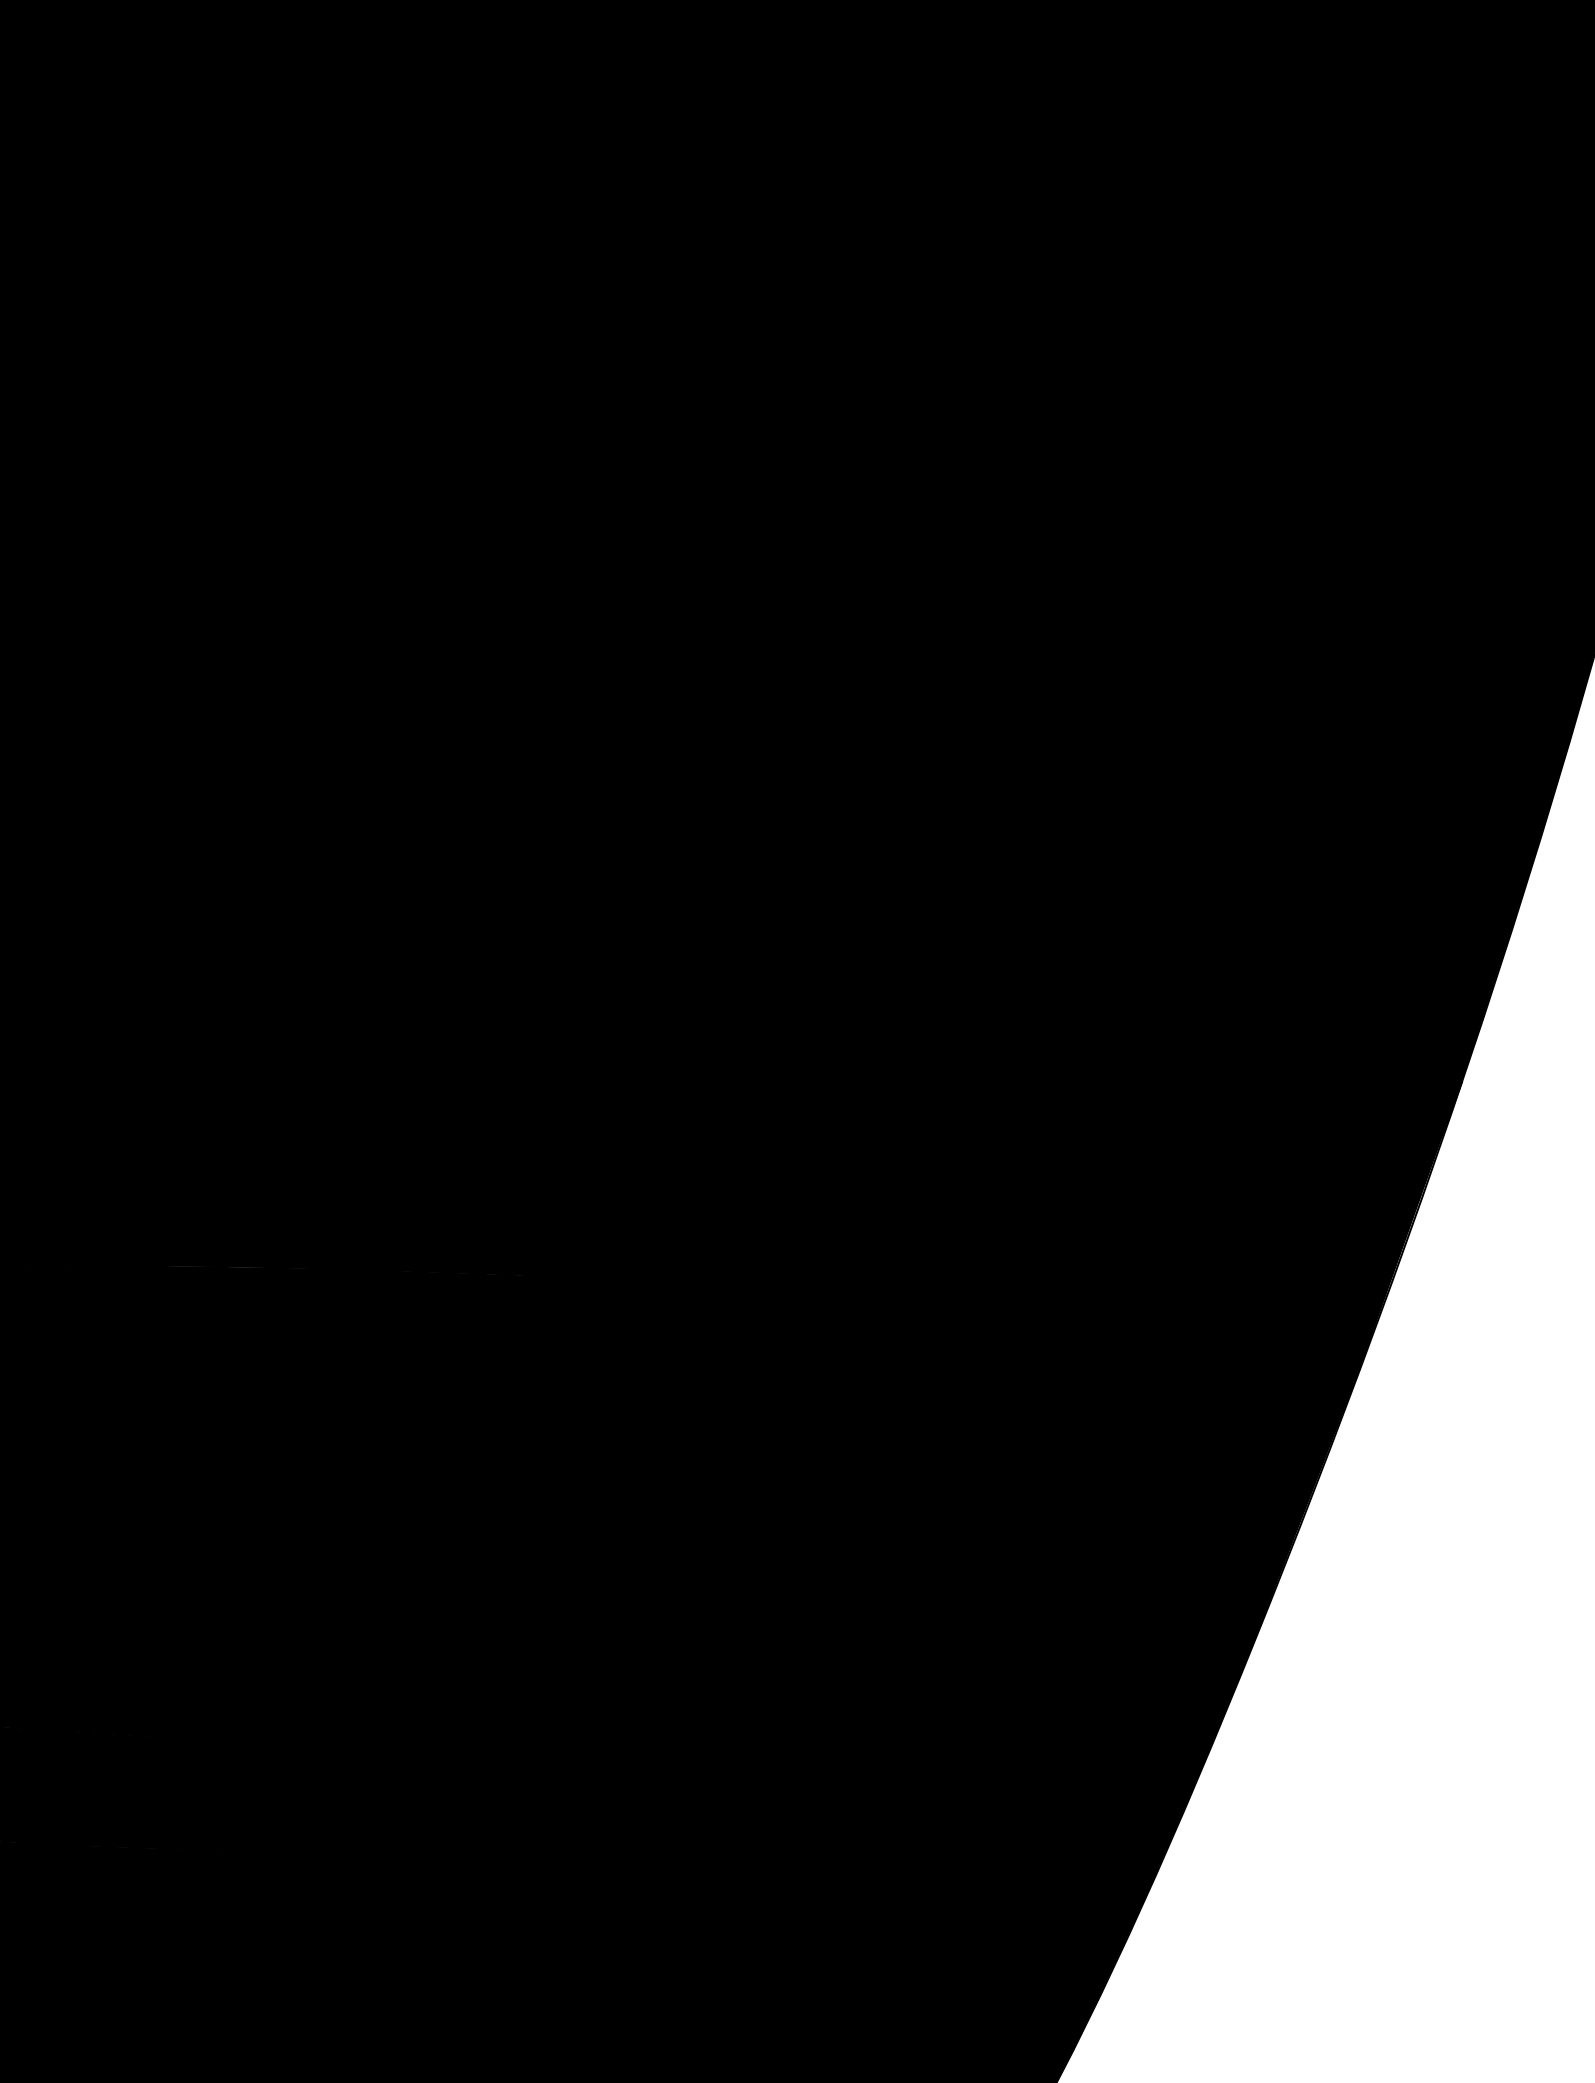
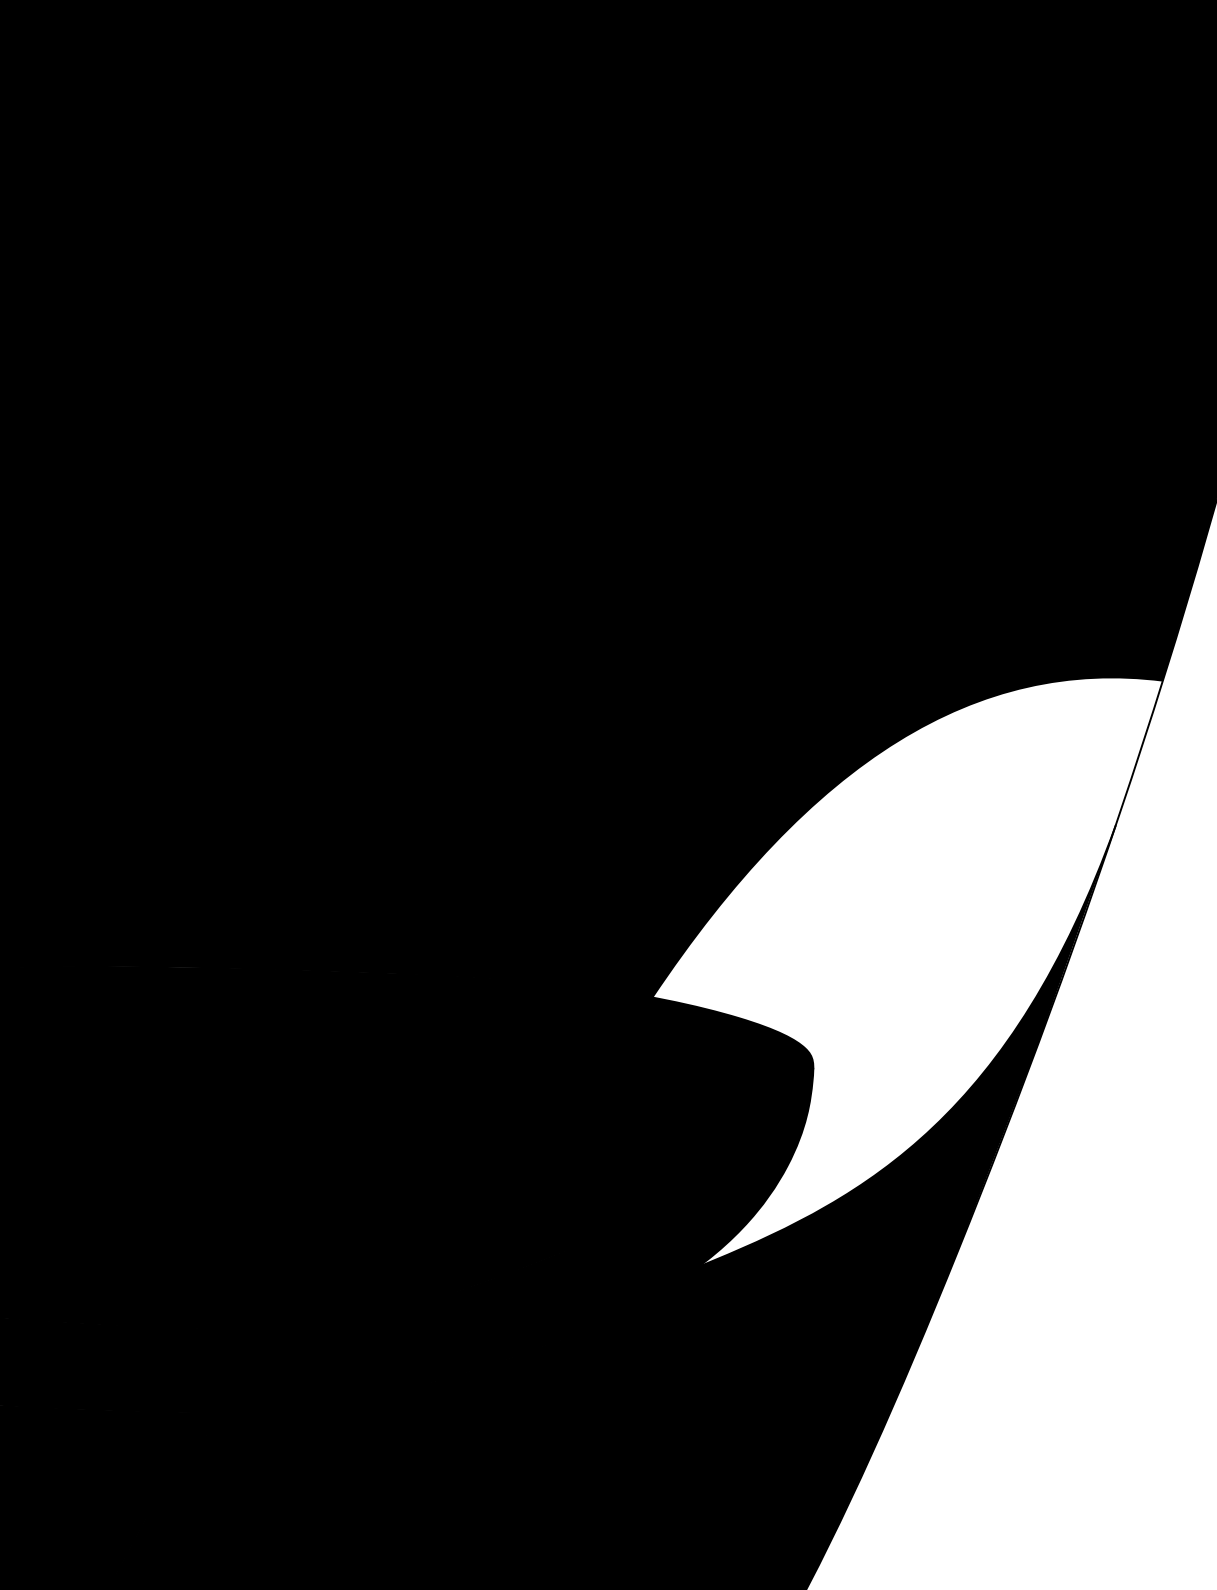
fill: (1189, 1273) -> (907, 972), removed

